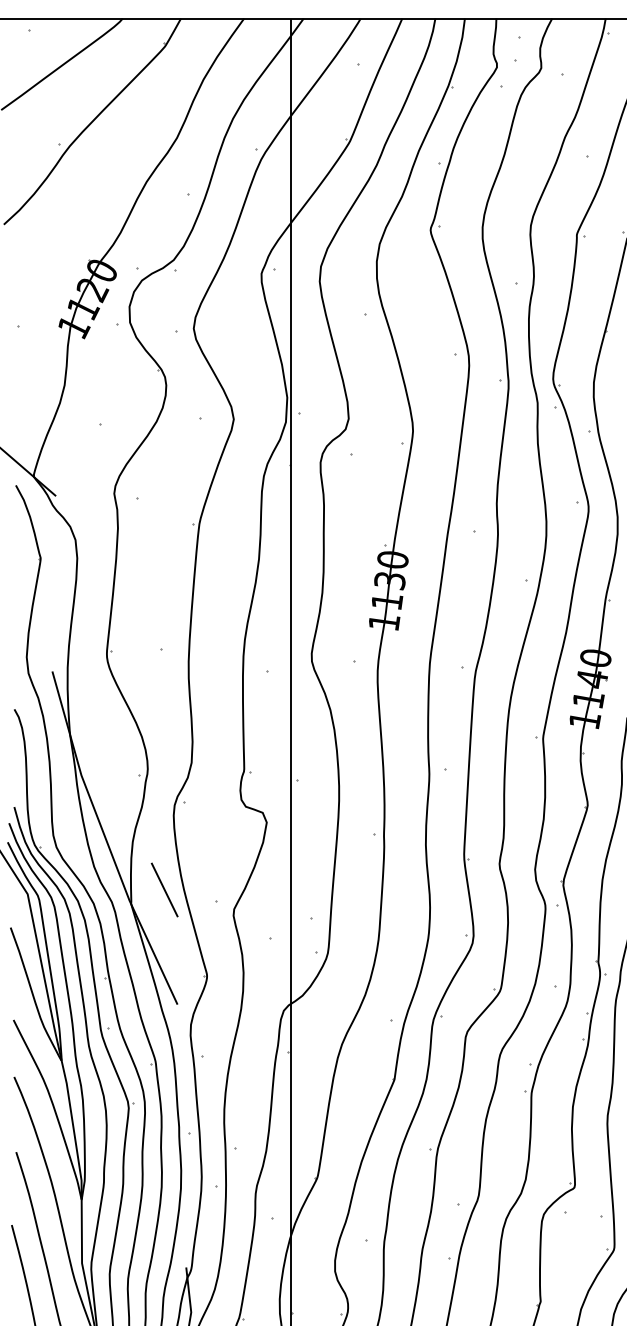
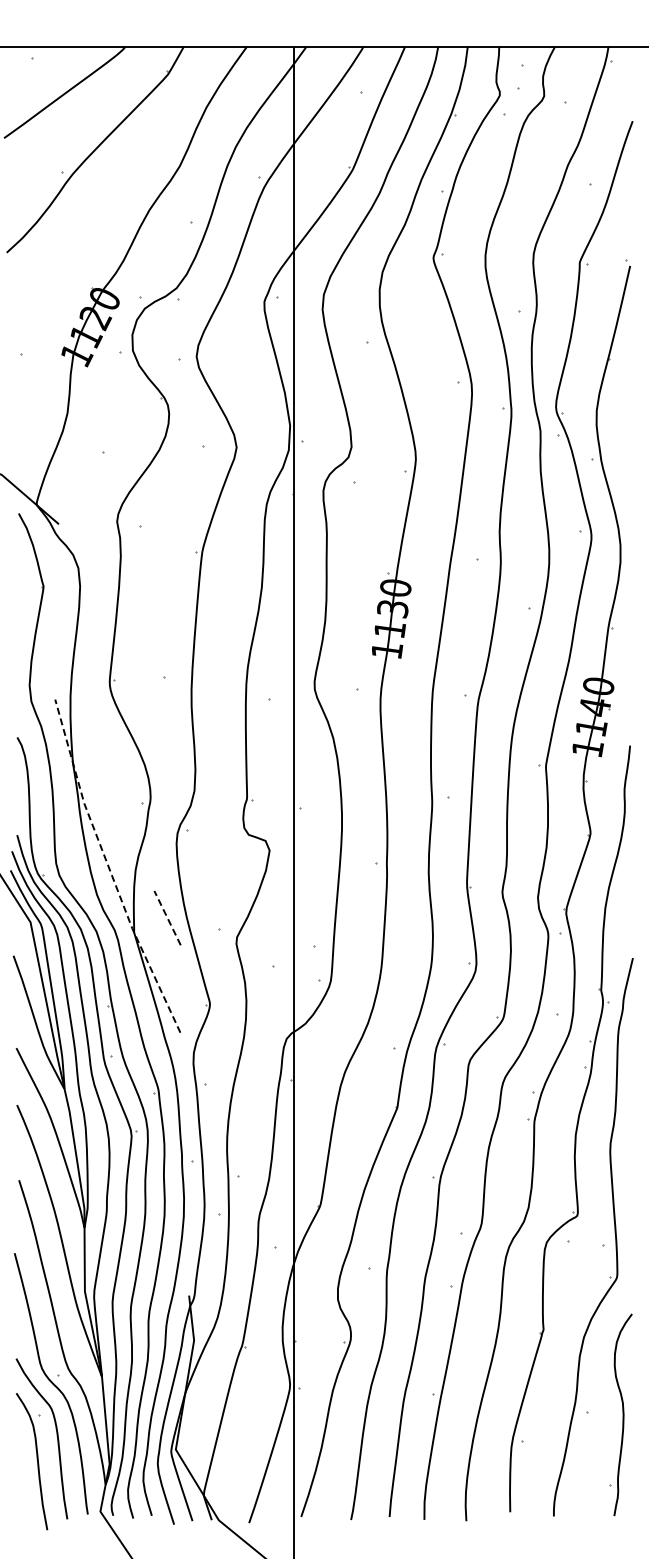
line: (106, 840) -> (109, 868), solid -> dashed
line: (164, 889) -> (167, 917), solid -> dashed

